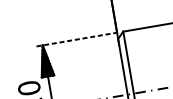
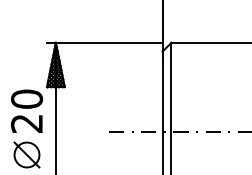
line: (76, 39) -> (104, 42), dashed -> solid

